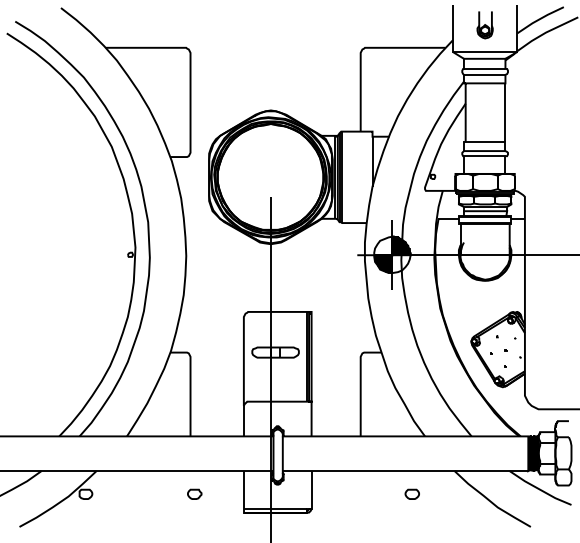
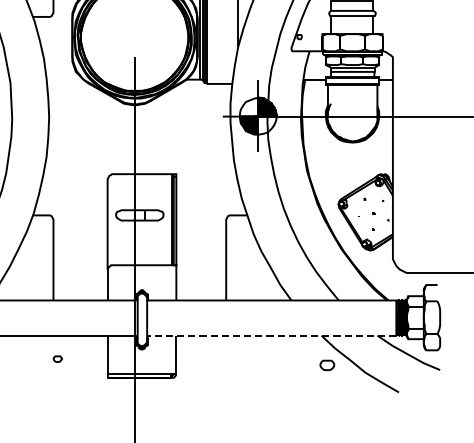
line: (405, 471) -> (271, 336), solid -> dashed
part: (194, 493) -> (57, 358), size x0.6
part: (411, 493) -> (326, 364), moved

